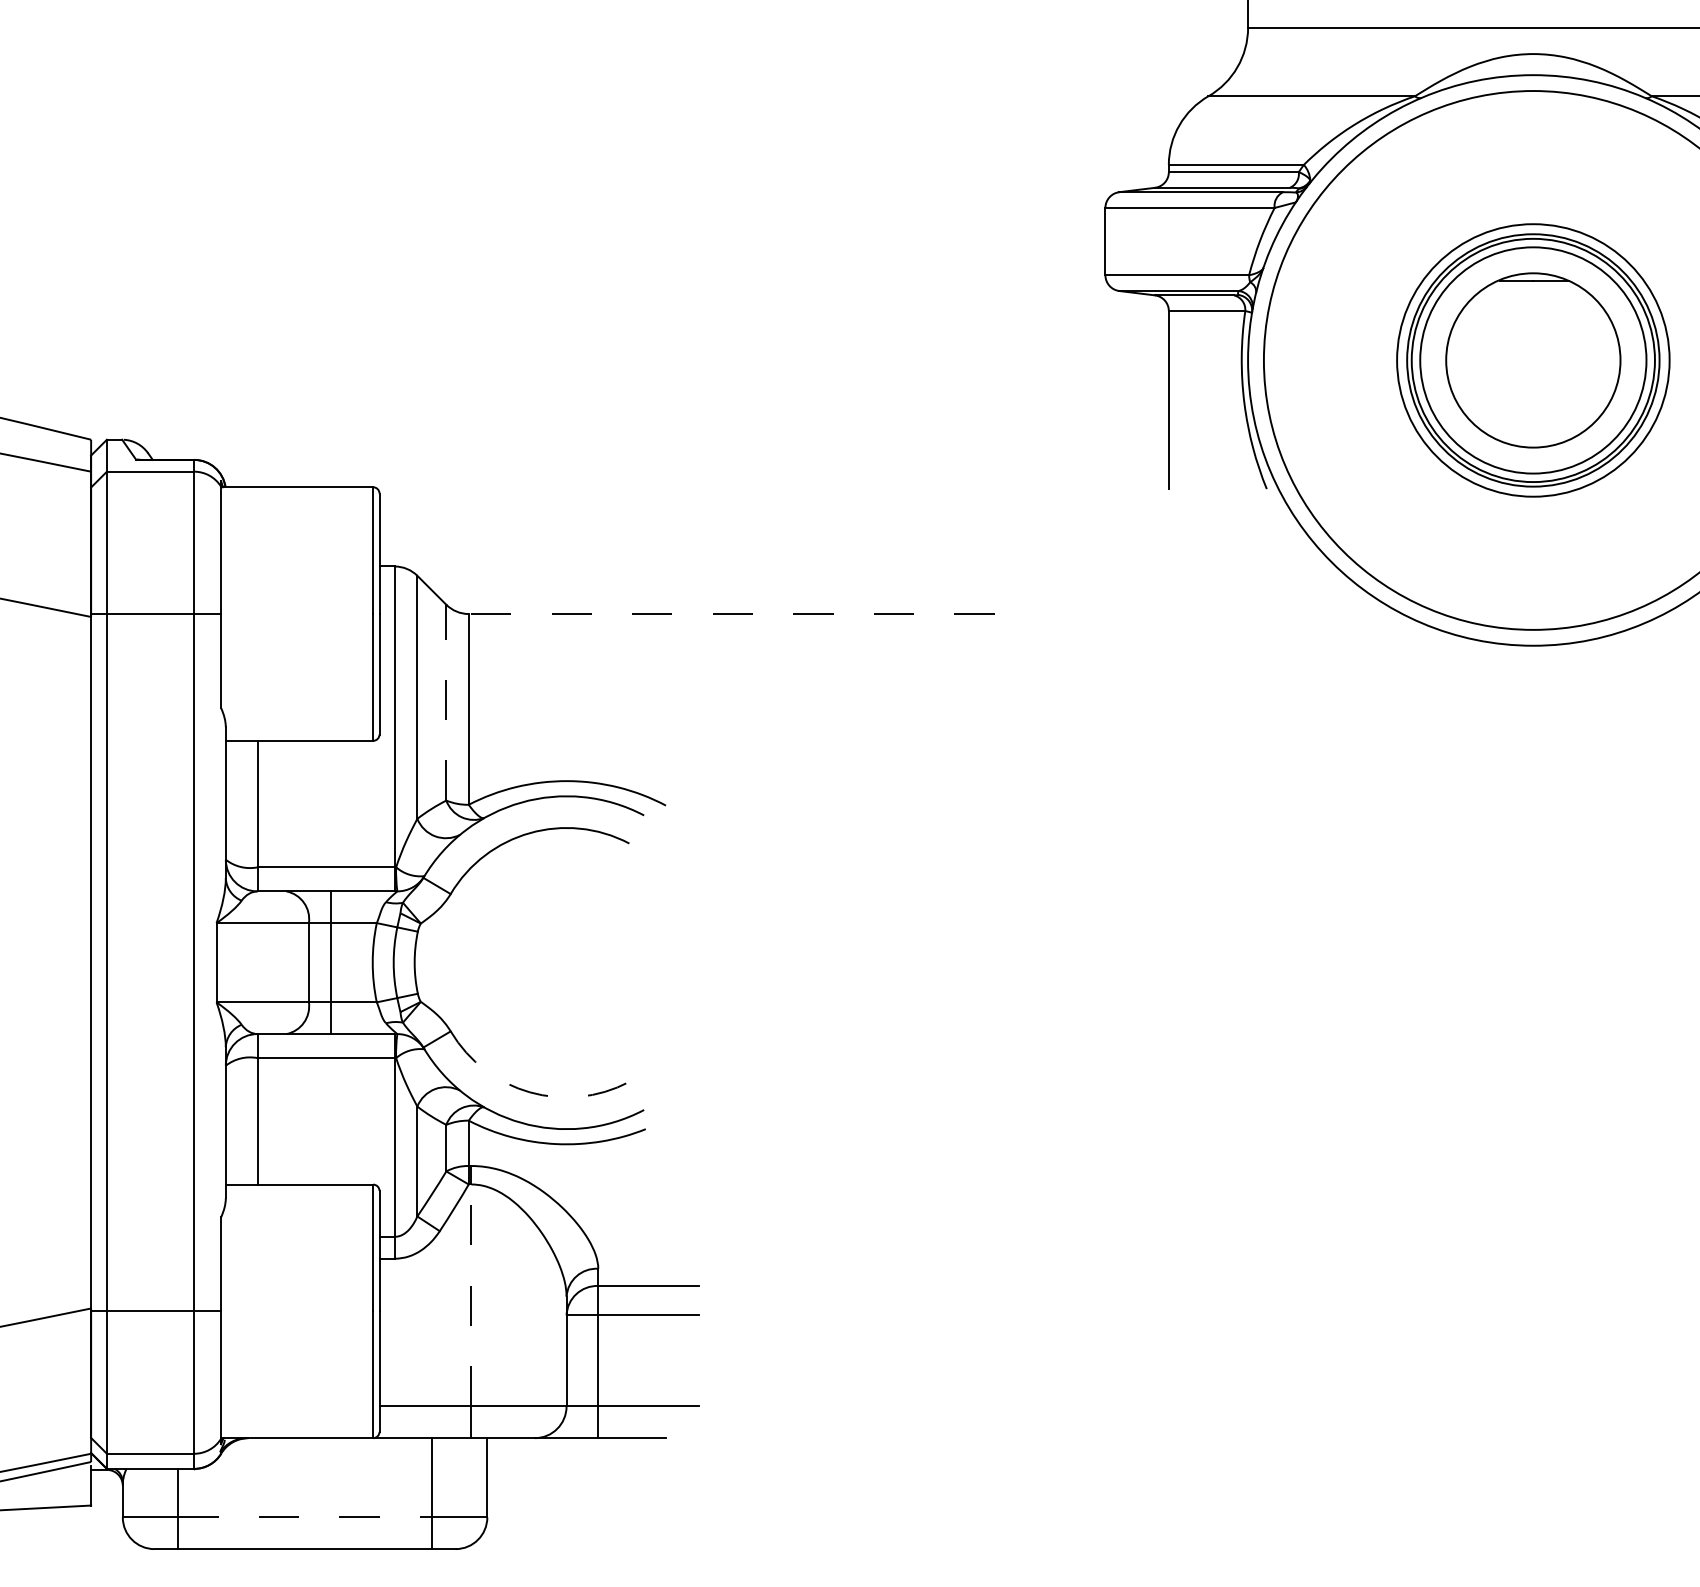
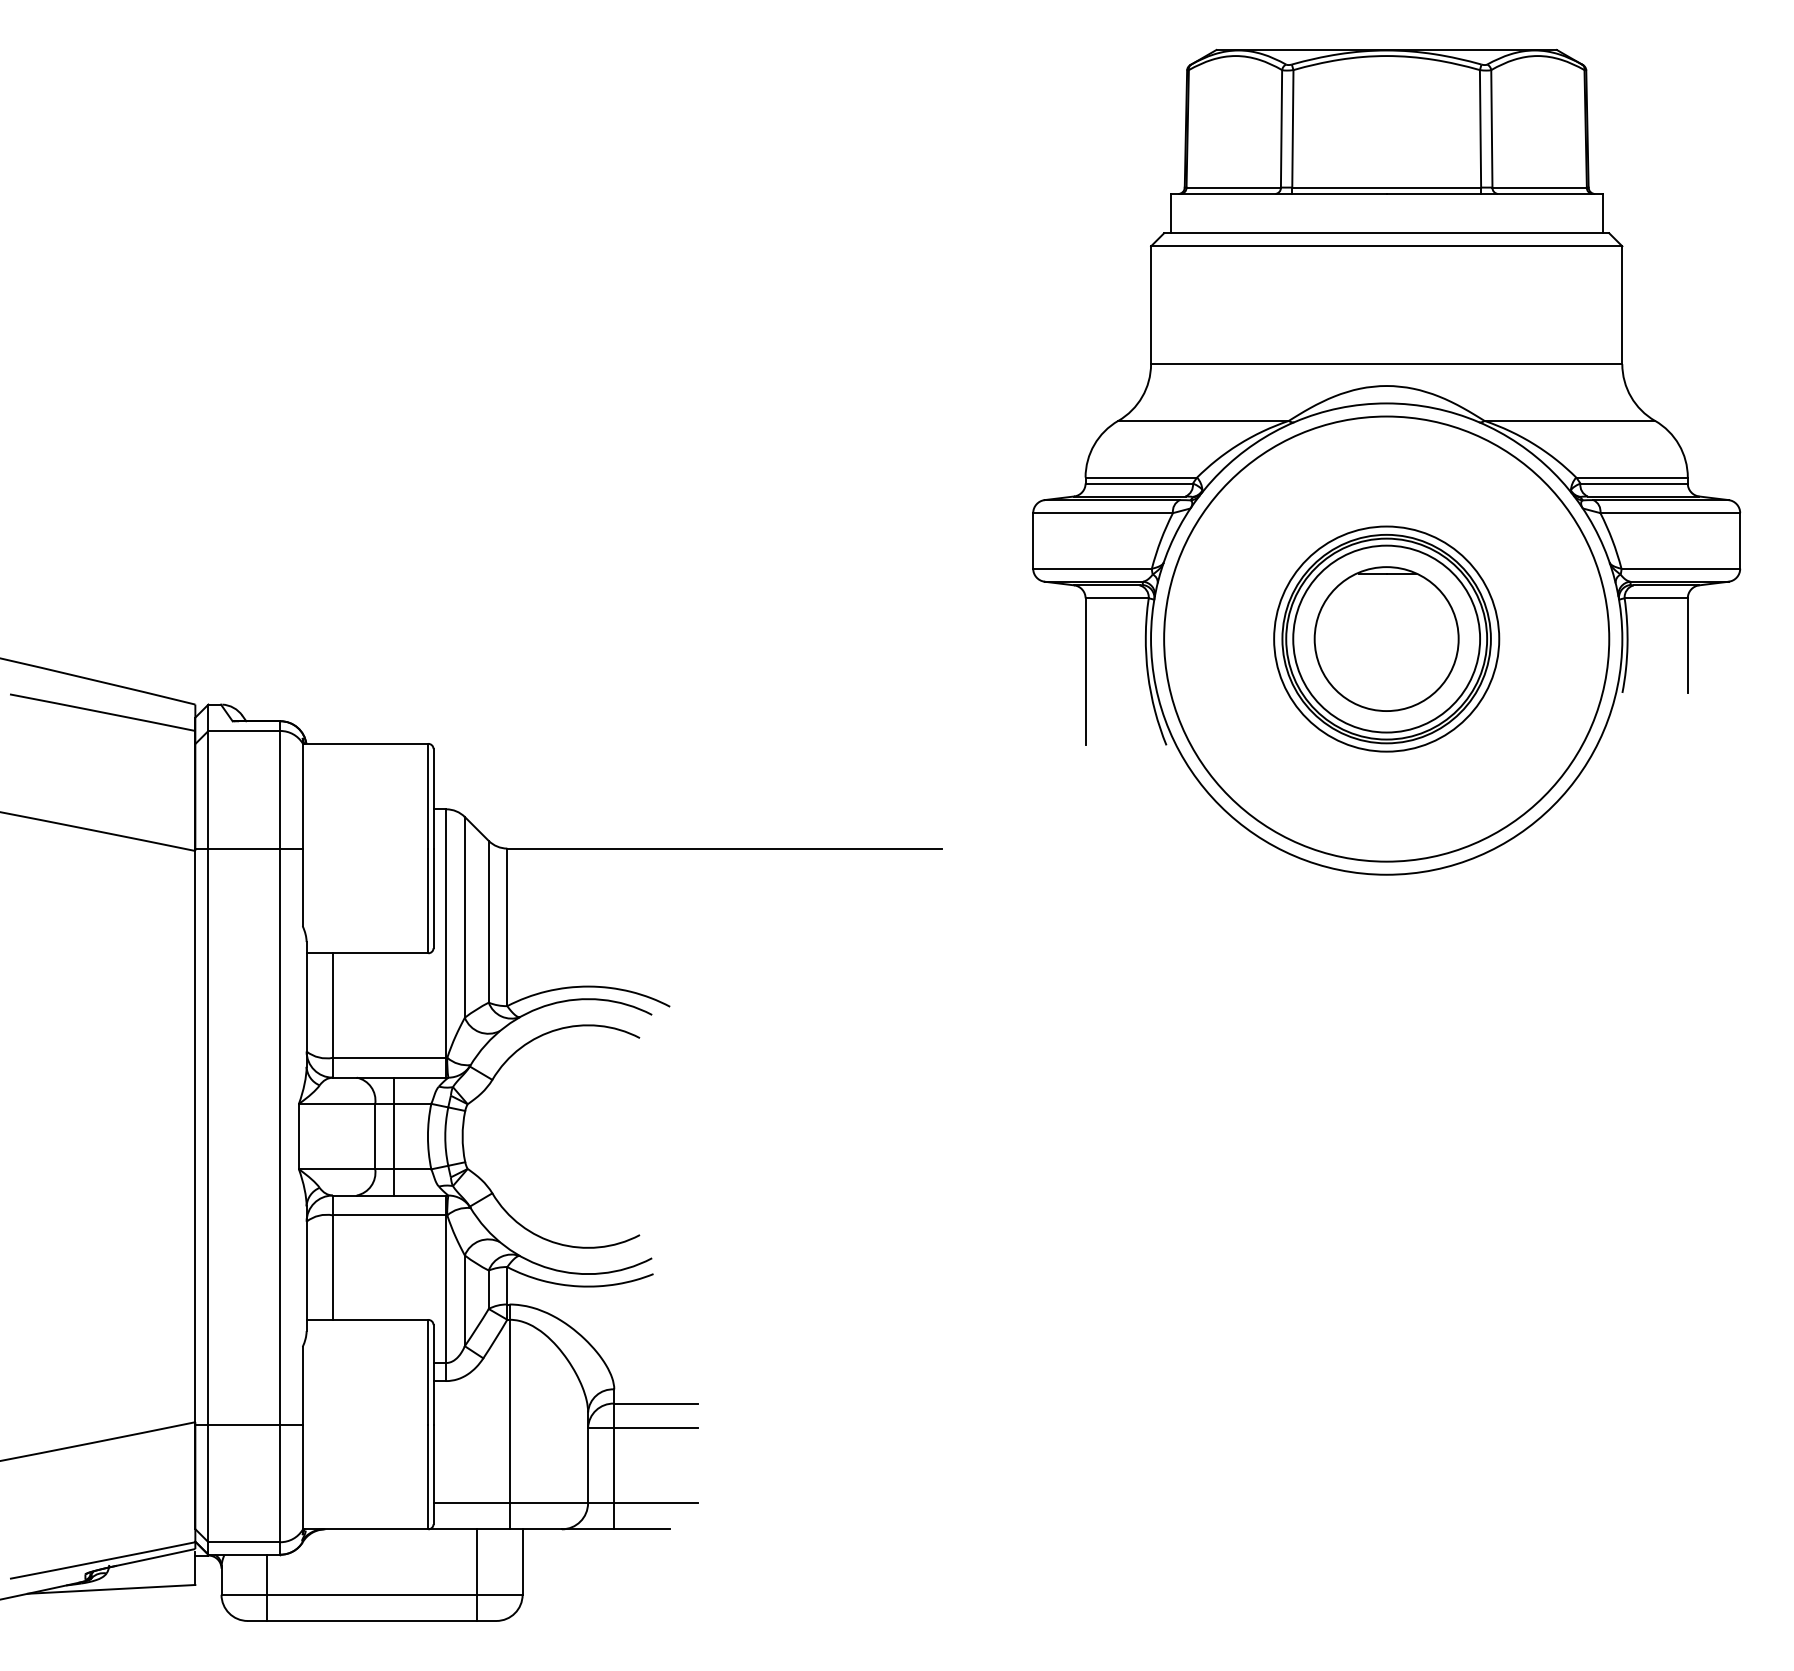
line: (730, 613) -> (723, 848), dashed -> solid
line: (446, 702) -> (488, 921), dashed -> solid
arc: (529, 1092) -> (557, 1243), dashed -> solid
line: (471, 1295) -> (509, 1411), dashed -> solid
line: (305, 1517) -> (372, 1594), dashed -> solid

